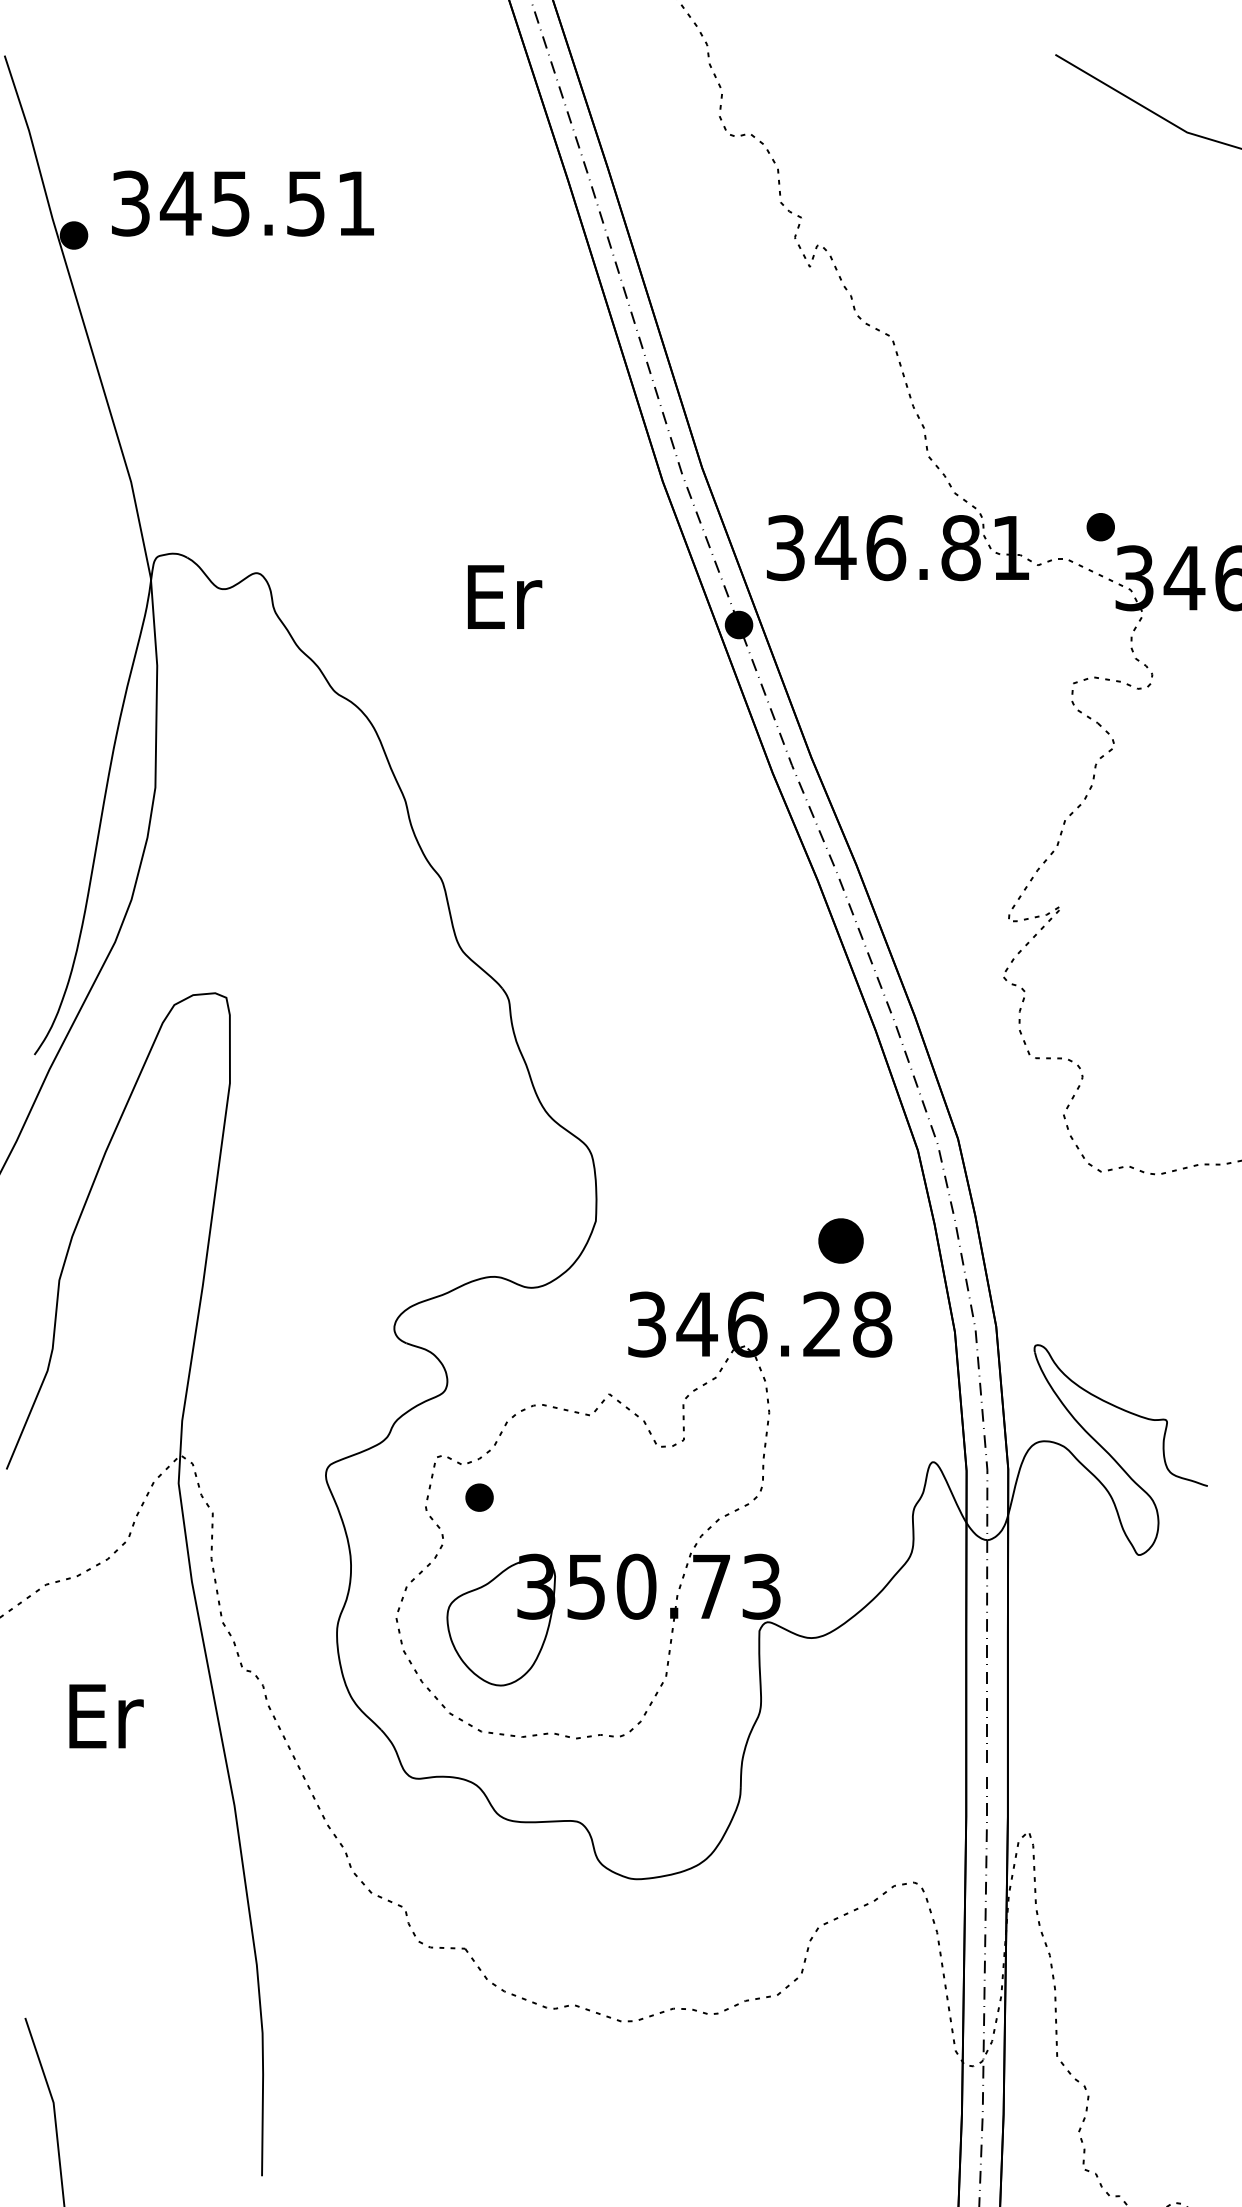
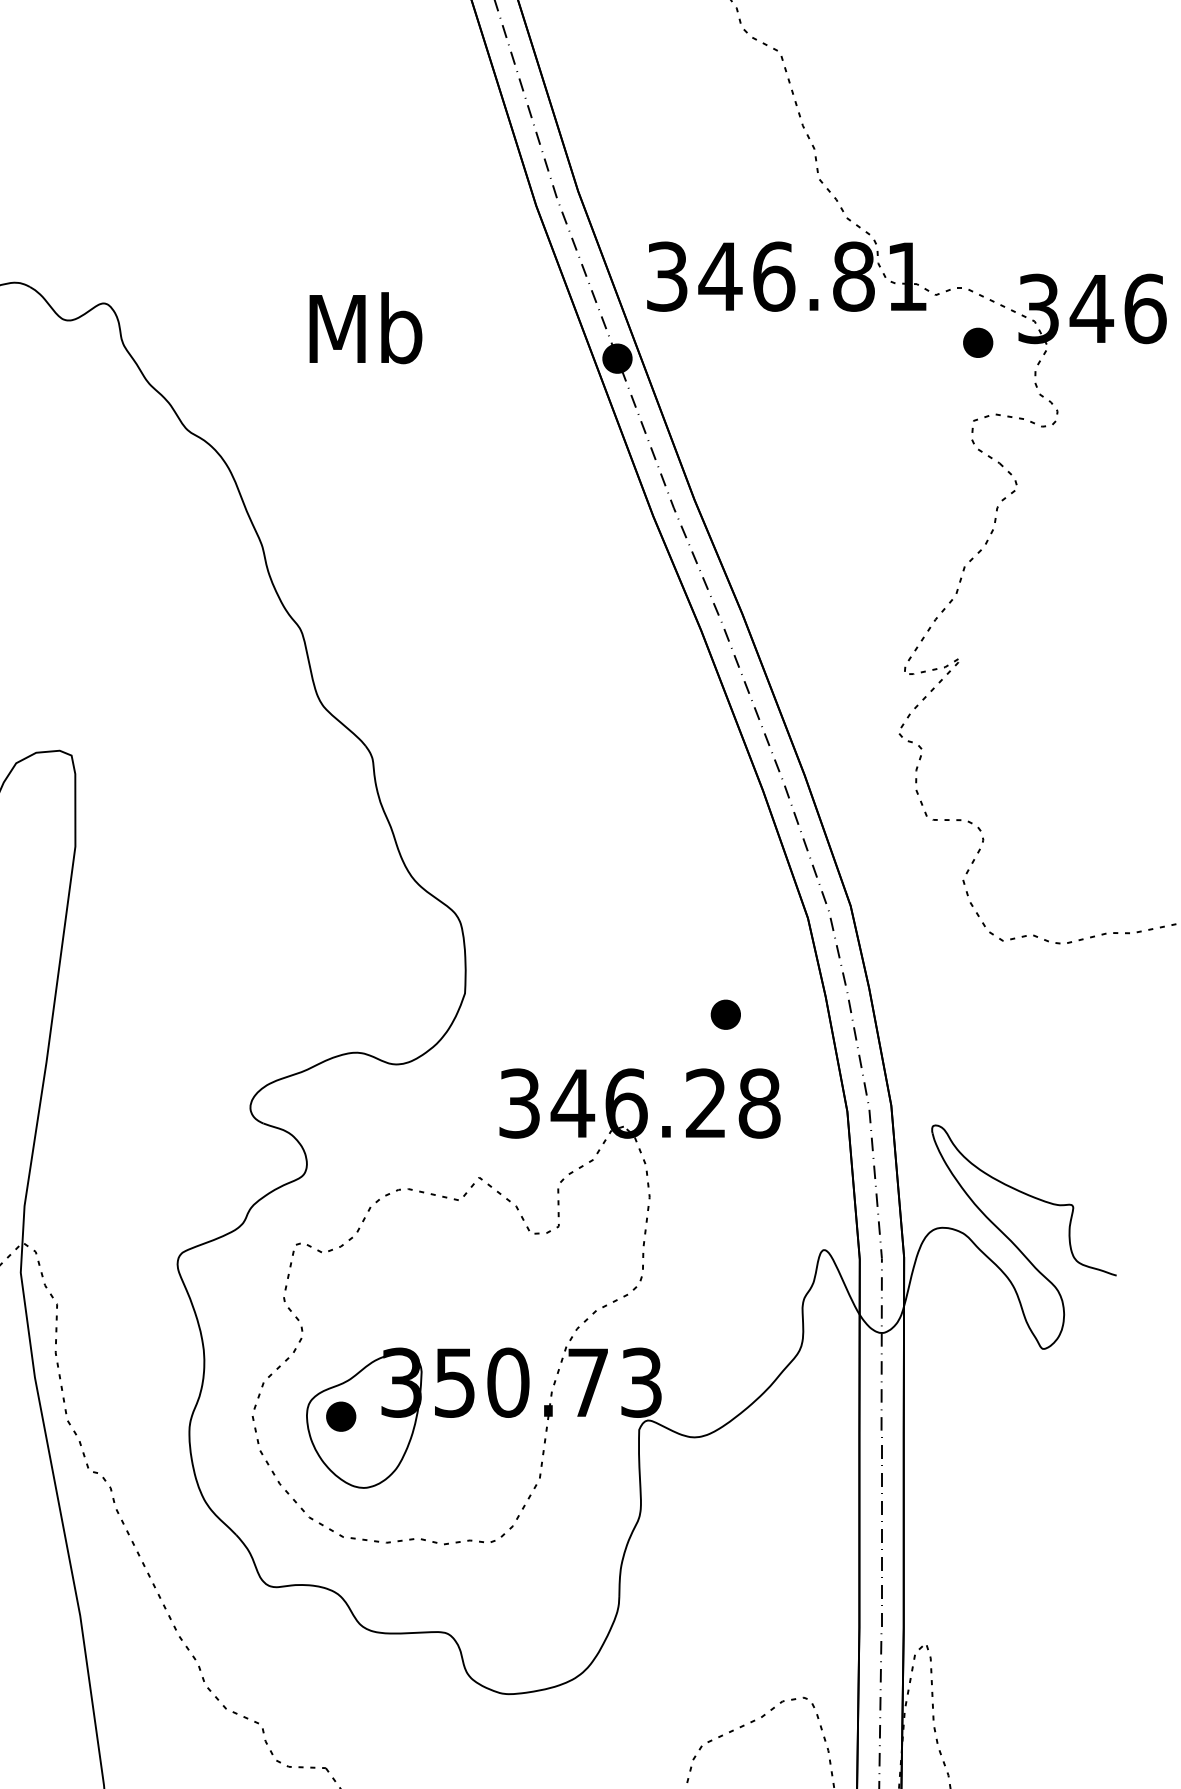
part: (1100, 527) -> (977, 343), moved
text: (502, 596) -> (365, 328), Er -> Mb
part: (840, 1241) -> (725, 1015), size x0.62
part: (479, 1497) -> (341, 1416), moved

